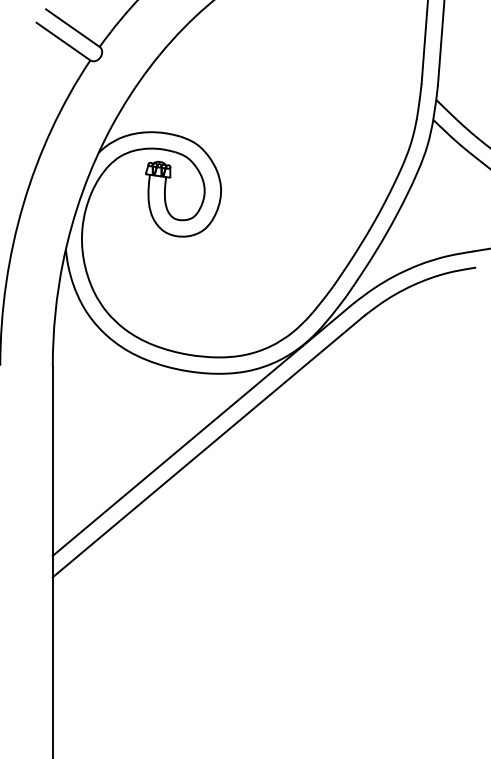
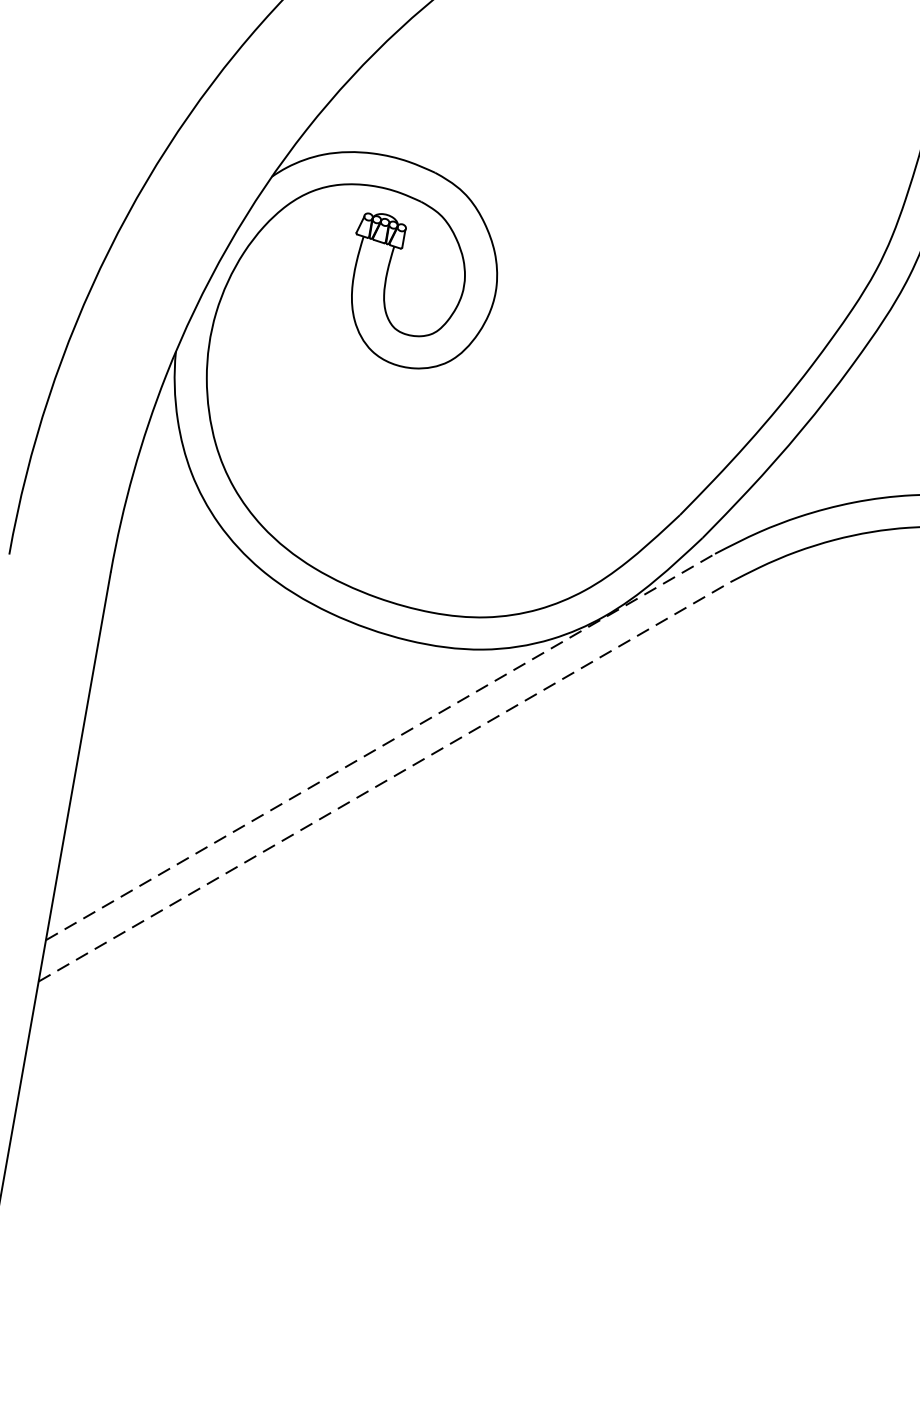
line: (203, 429) -> (380, 747), solid -> dashed
line: (209, 446) -> (386, 782), solid -> dashed

